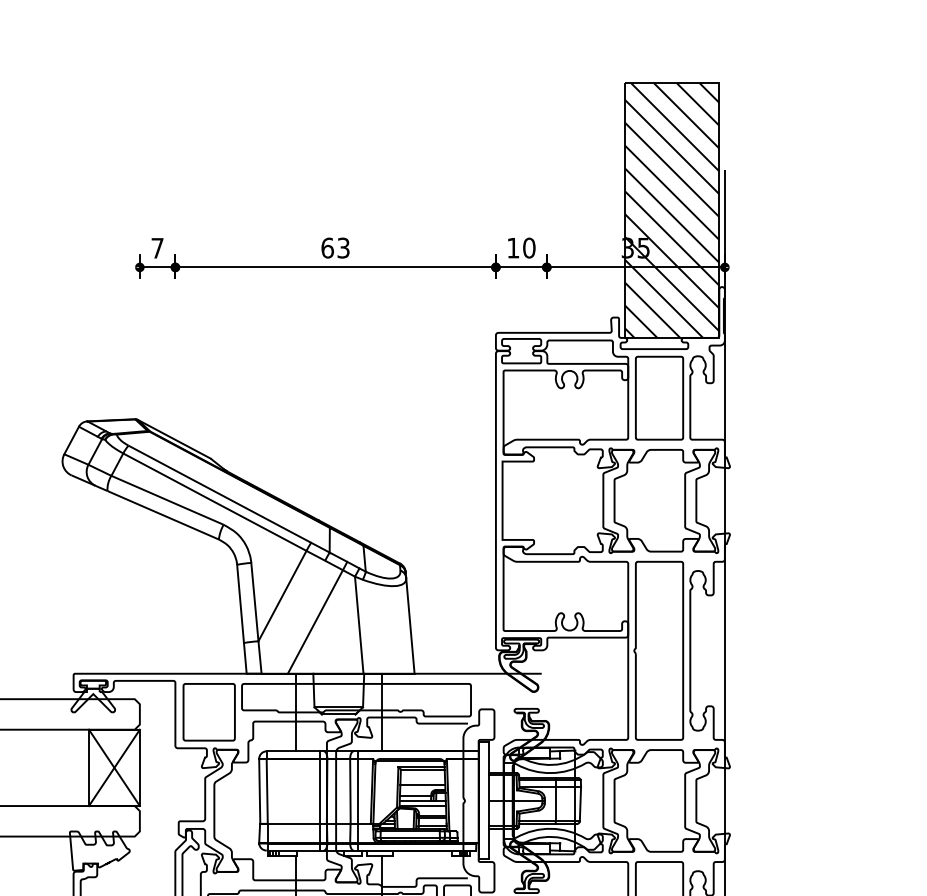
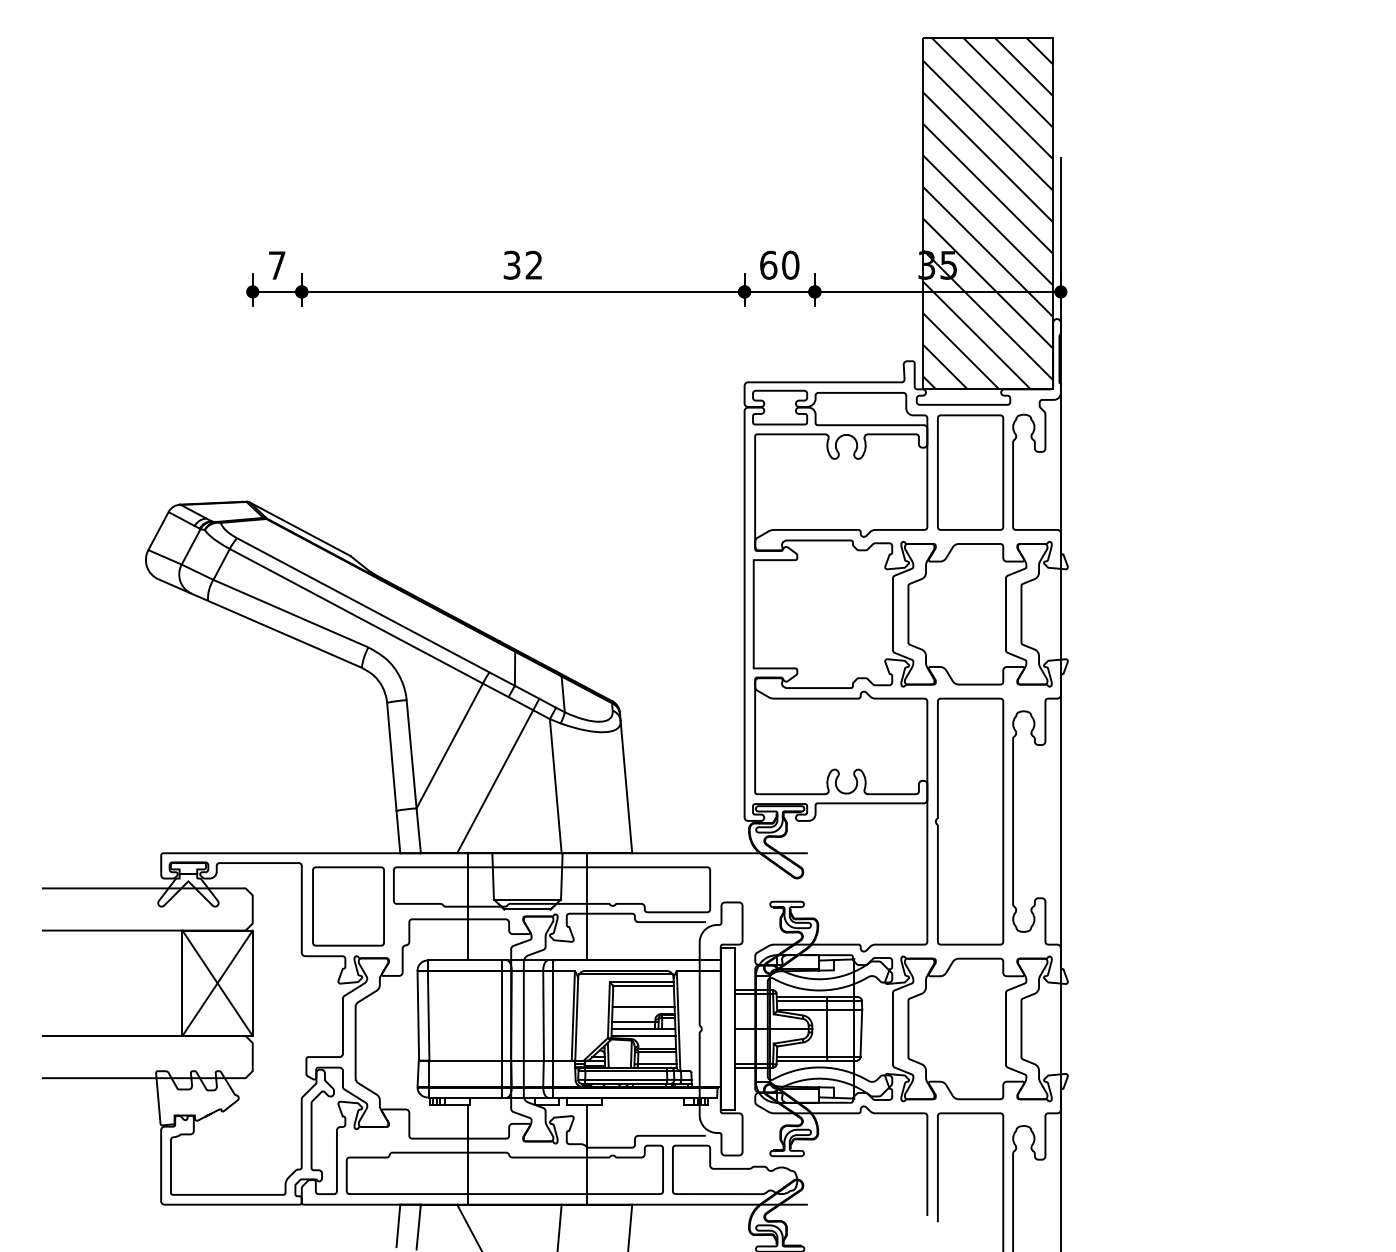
text: (335, 247) -> (522, 264), 63 -> 32
text: (513, 247) -> (768, 264), 10 -> 60

